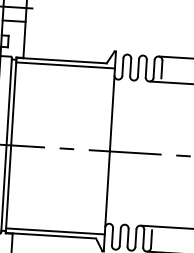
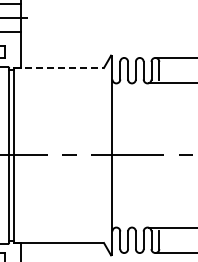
line: (62, 60) -> (59, 67), solid -> dashed
line: (64, 65) -> (62, 72), removed
line: (54, 231) -> (62, 238), removed

